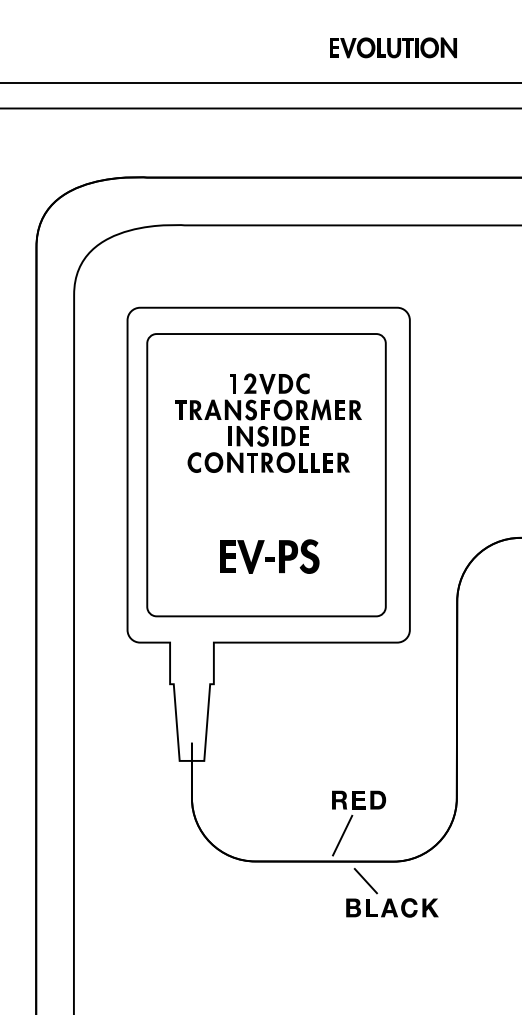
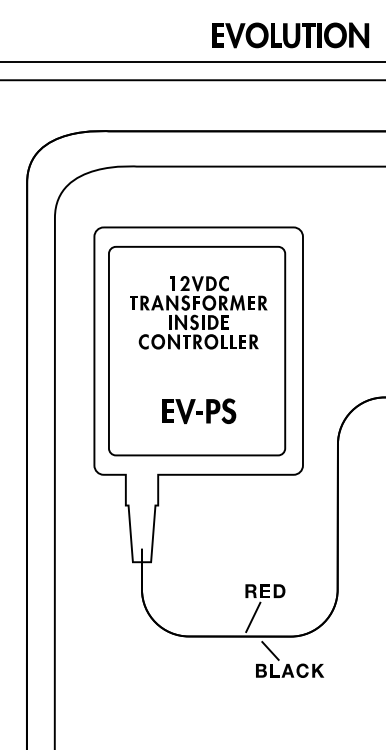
part: (393, 47) -> (290, 35), size x1.67

